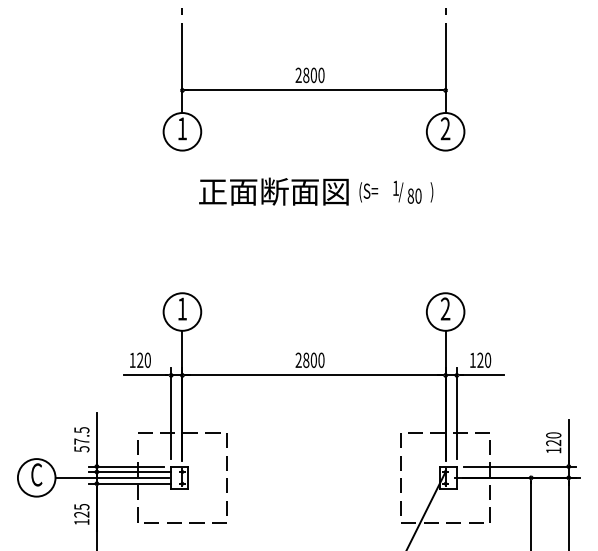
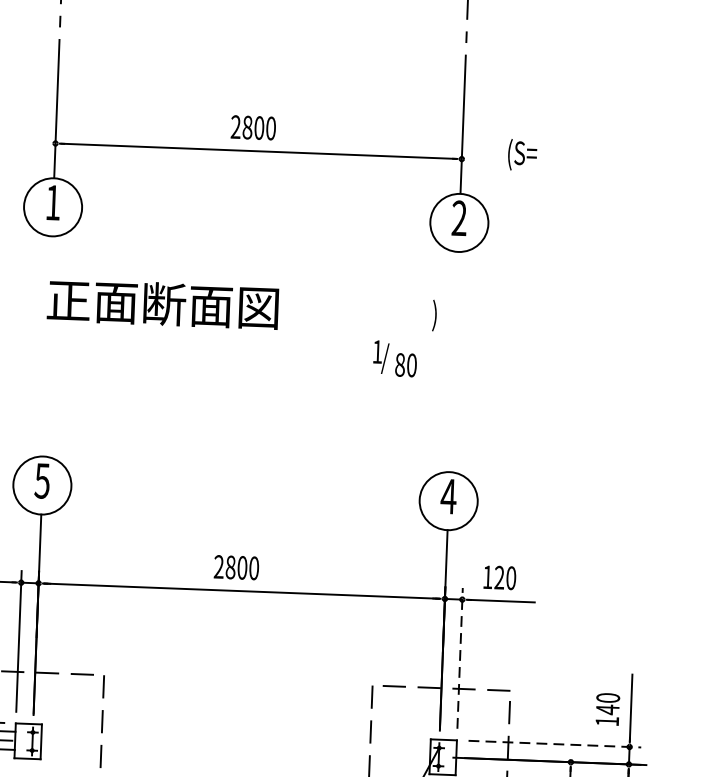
text: (273, 191) -> (162, 303), moved
text: (407, 191) -> (395, 357), moved
text: (368, 192) -> (522, 155), moved
text: (181, 308) -> (41, 480), 1 -> 5
text: (445, 308) -> (448, 495), 2 -> 4
line: (456, 413) -> (459, 658), solid -> dashed
text: (553, 442) -> (607, 708), 120 -> 140
line: (520, 466) -> (555, 744), solid -> dashed

